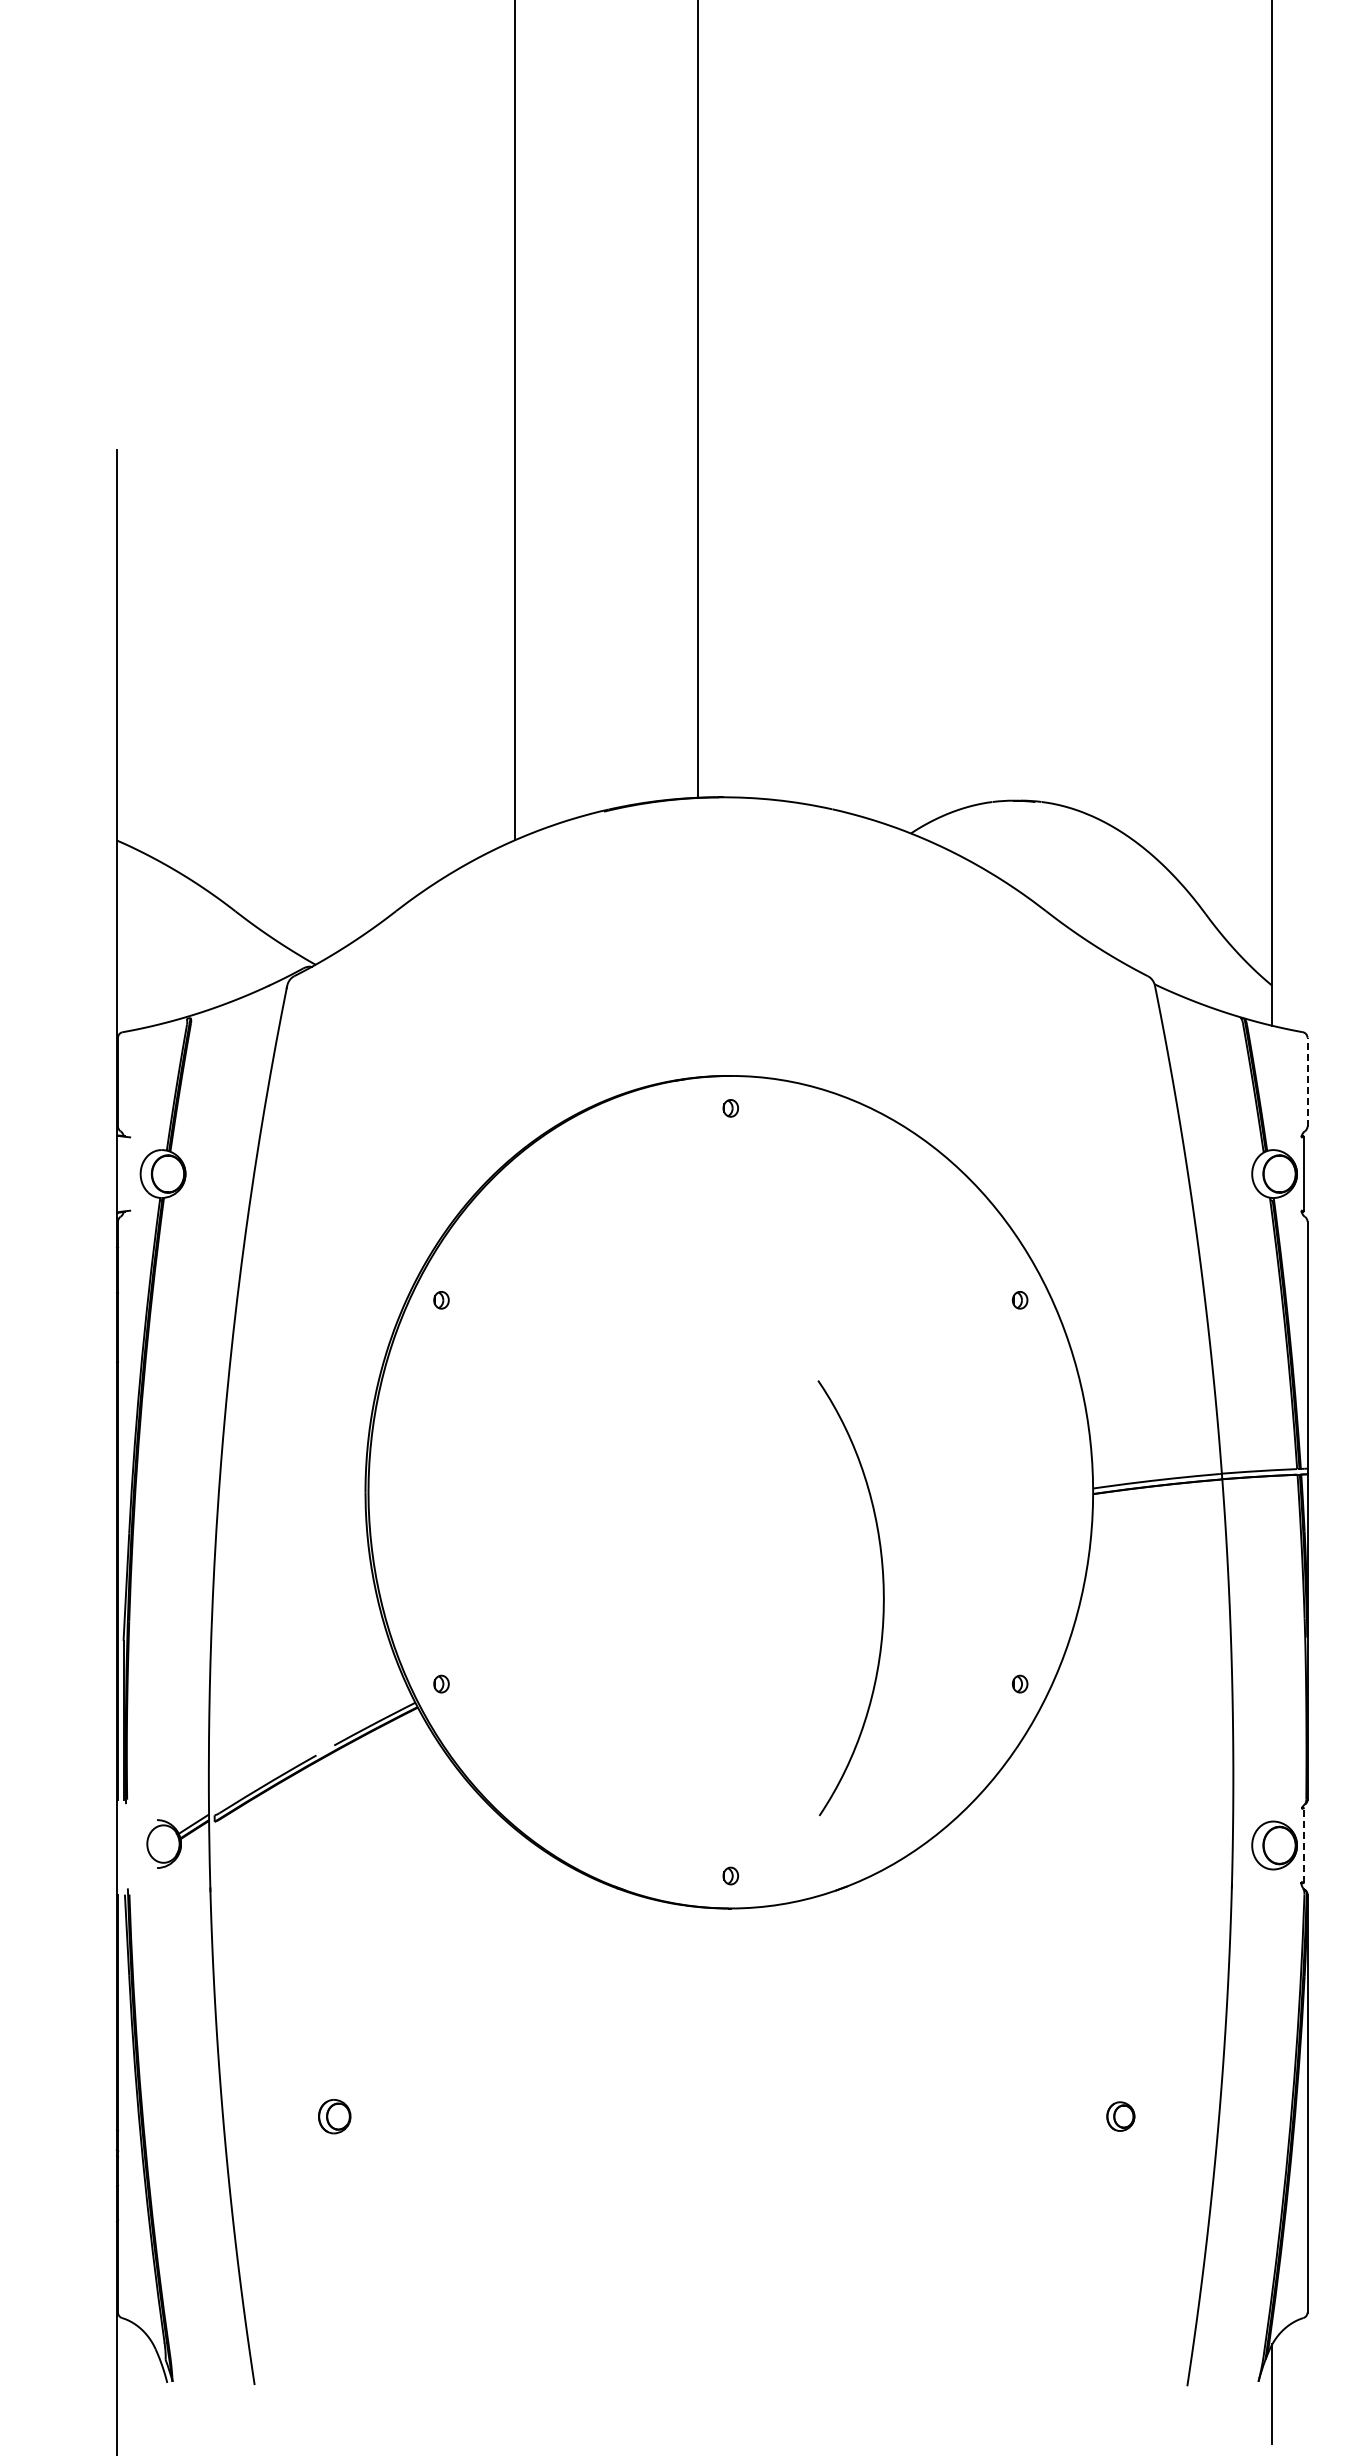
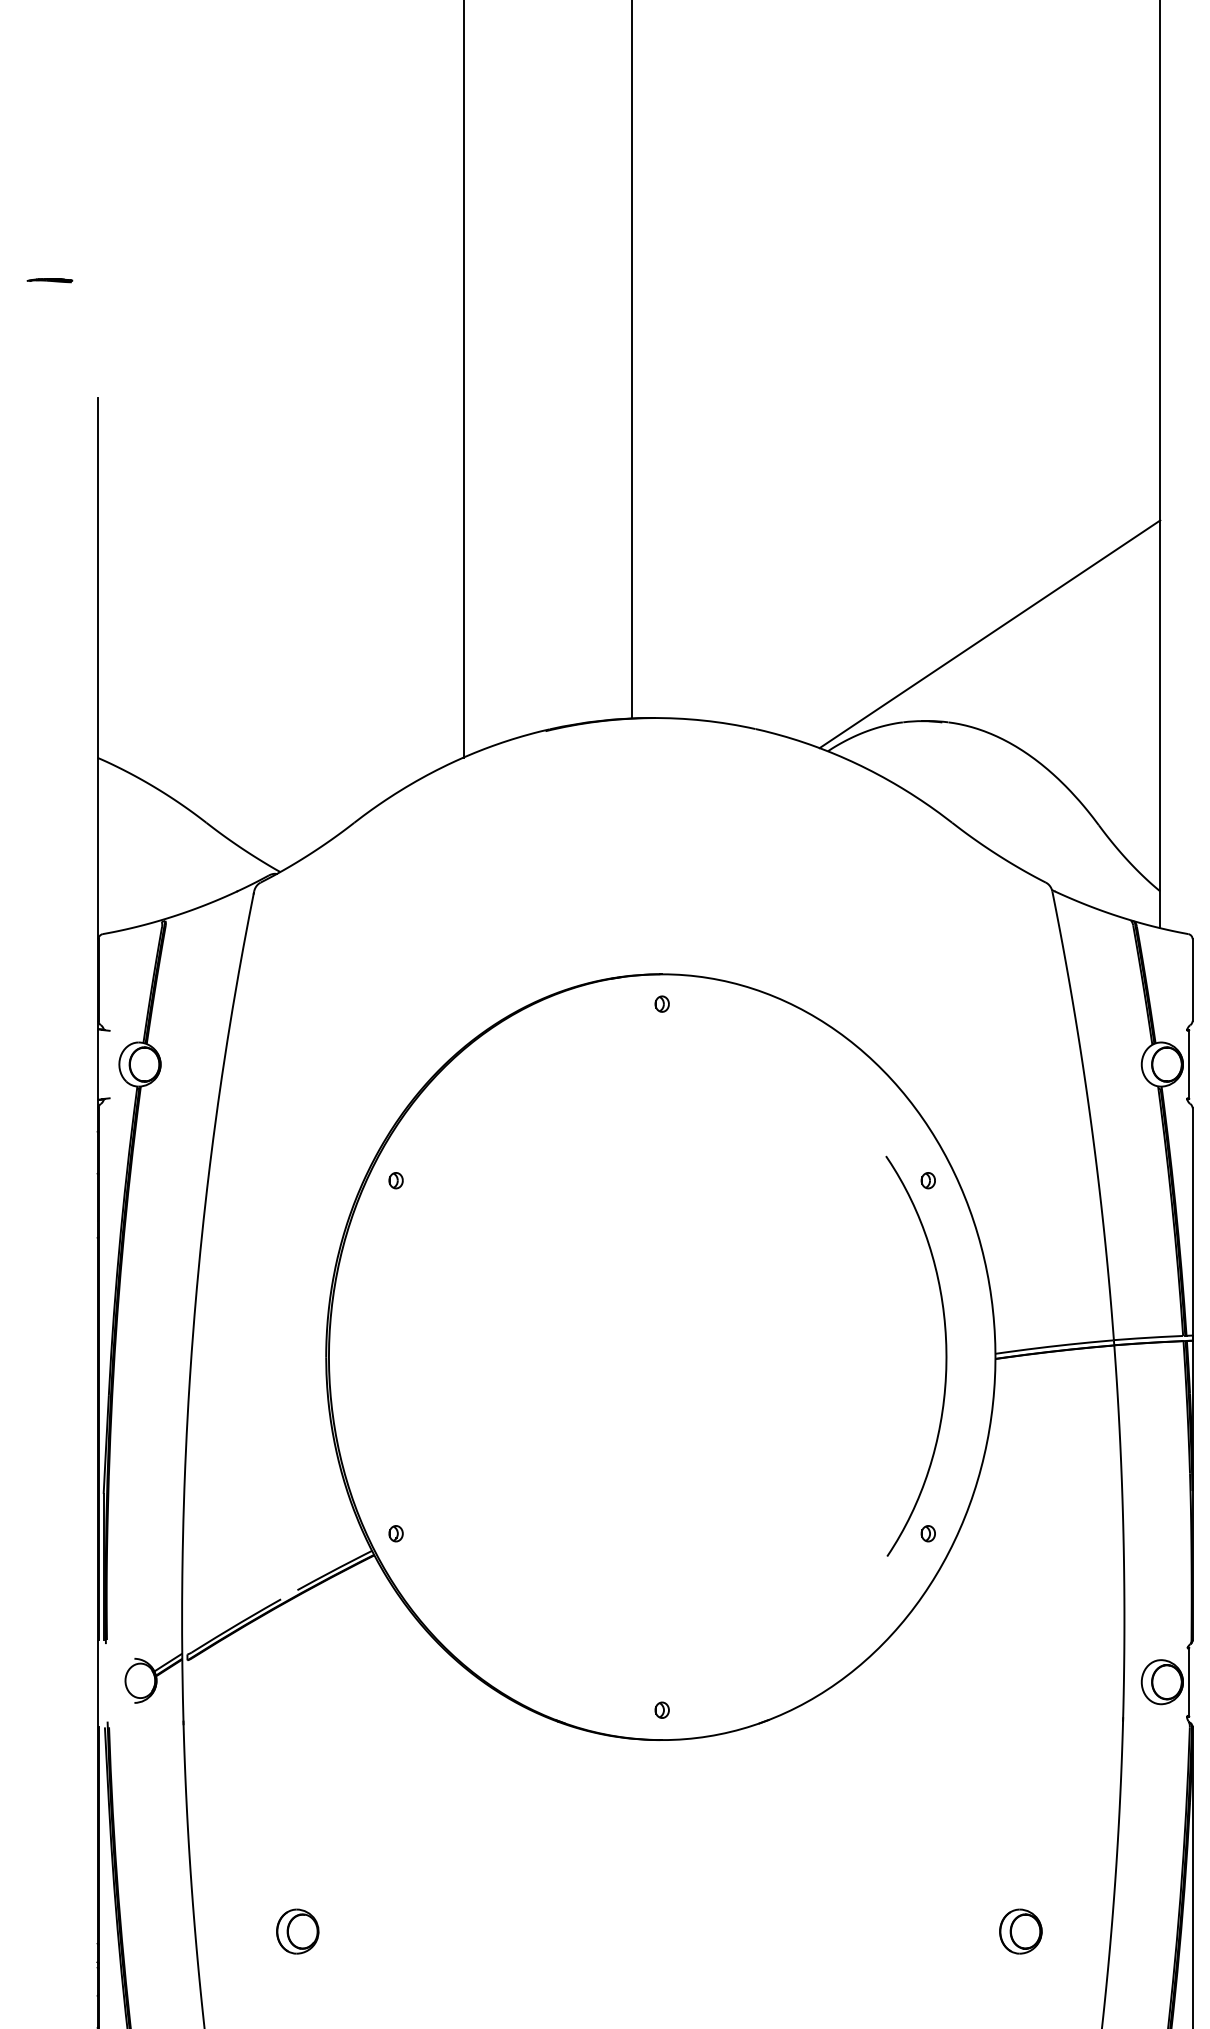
part: (65, 321) -> (50, 280), added
line: (1086, 706) -> (989, 634), added
line: (1307, 1081) -> (1192, 979), dashed -> solid
curve: (882, 1594) -> (945, 1352), moved
line: (1303, 1845) -> (1188, 1682), dashed -> solid
part: (334, 2116) -> (297, 1931), size x1.43
part: (1120, 2116) -> (1020, 1931), size x1.67

